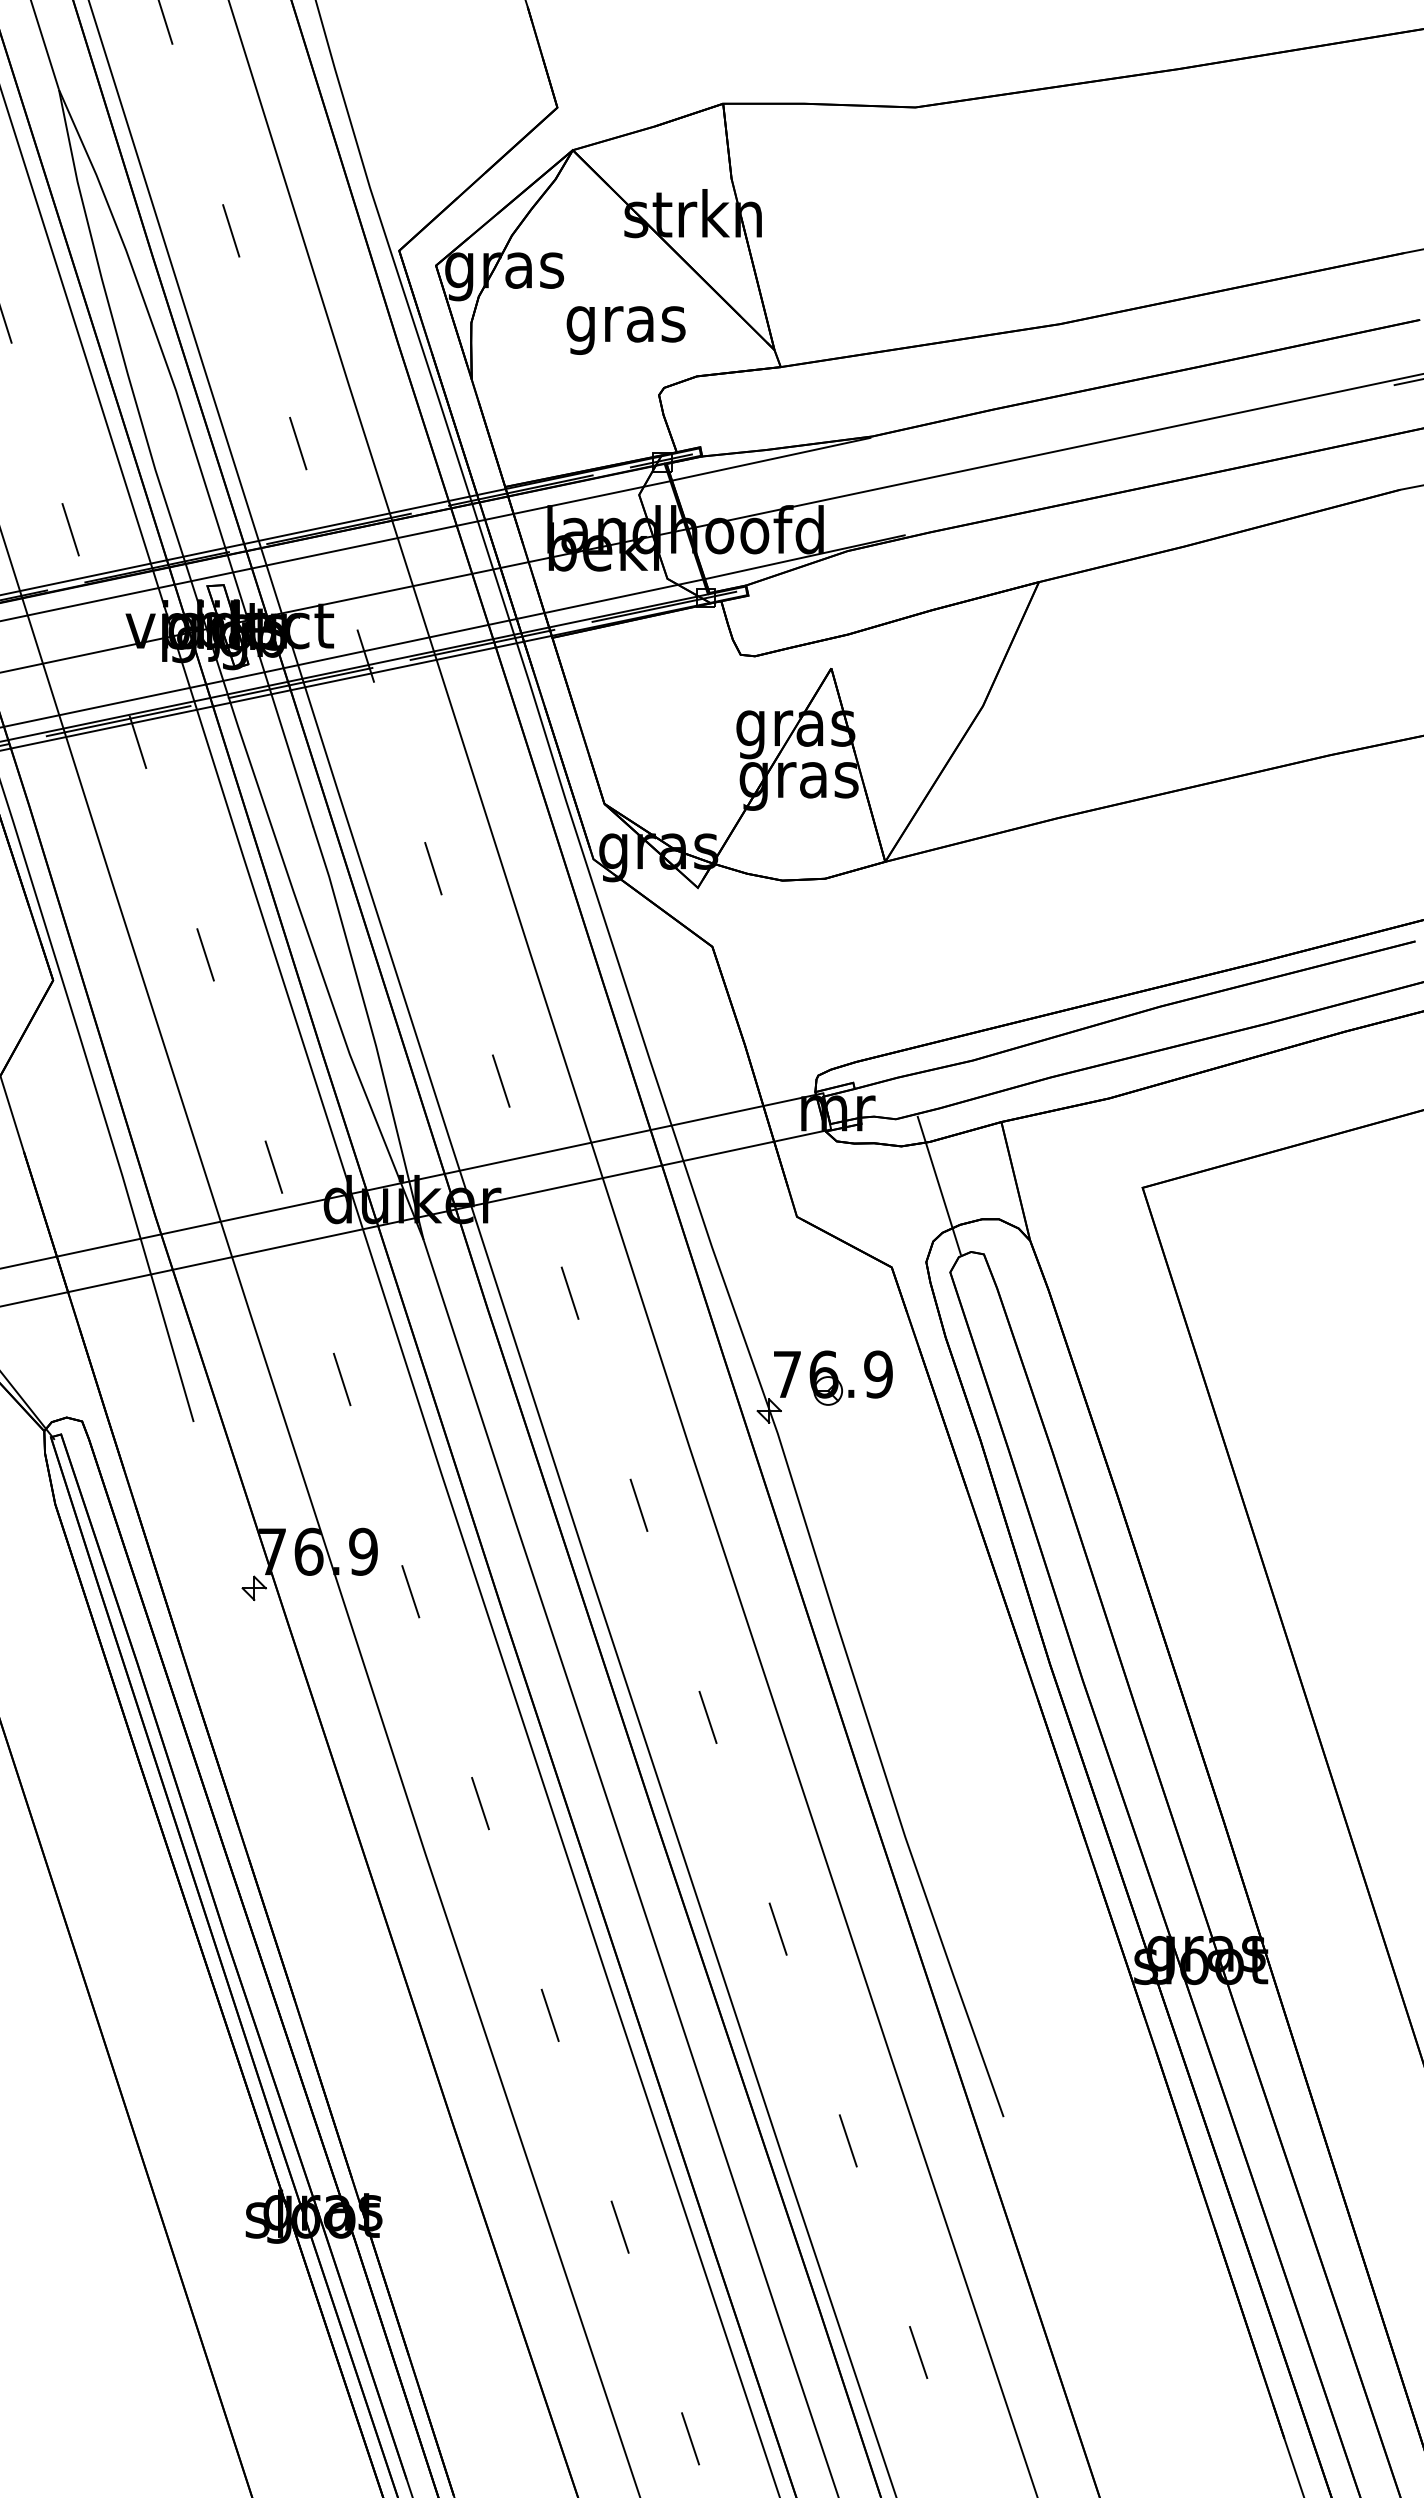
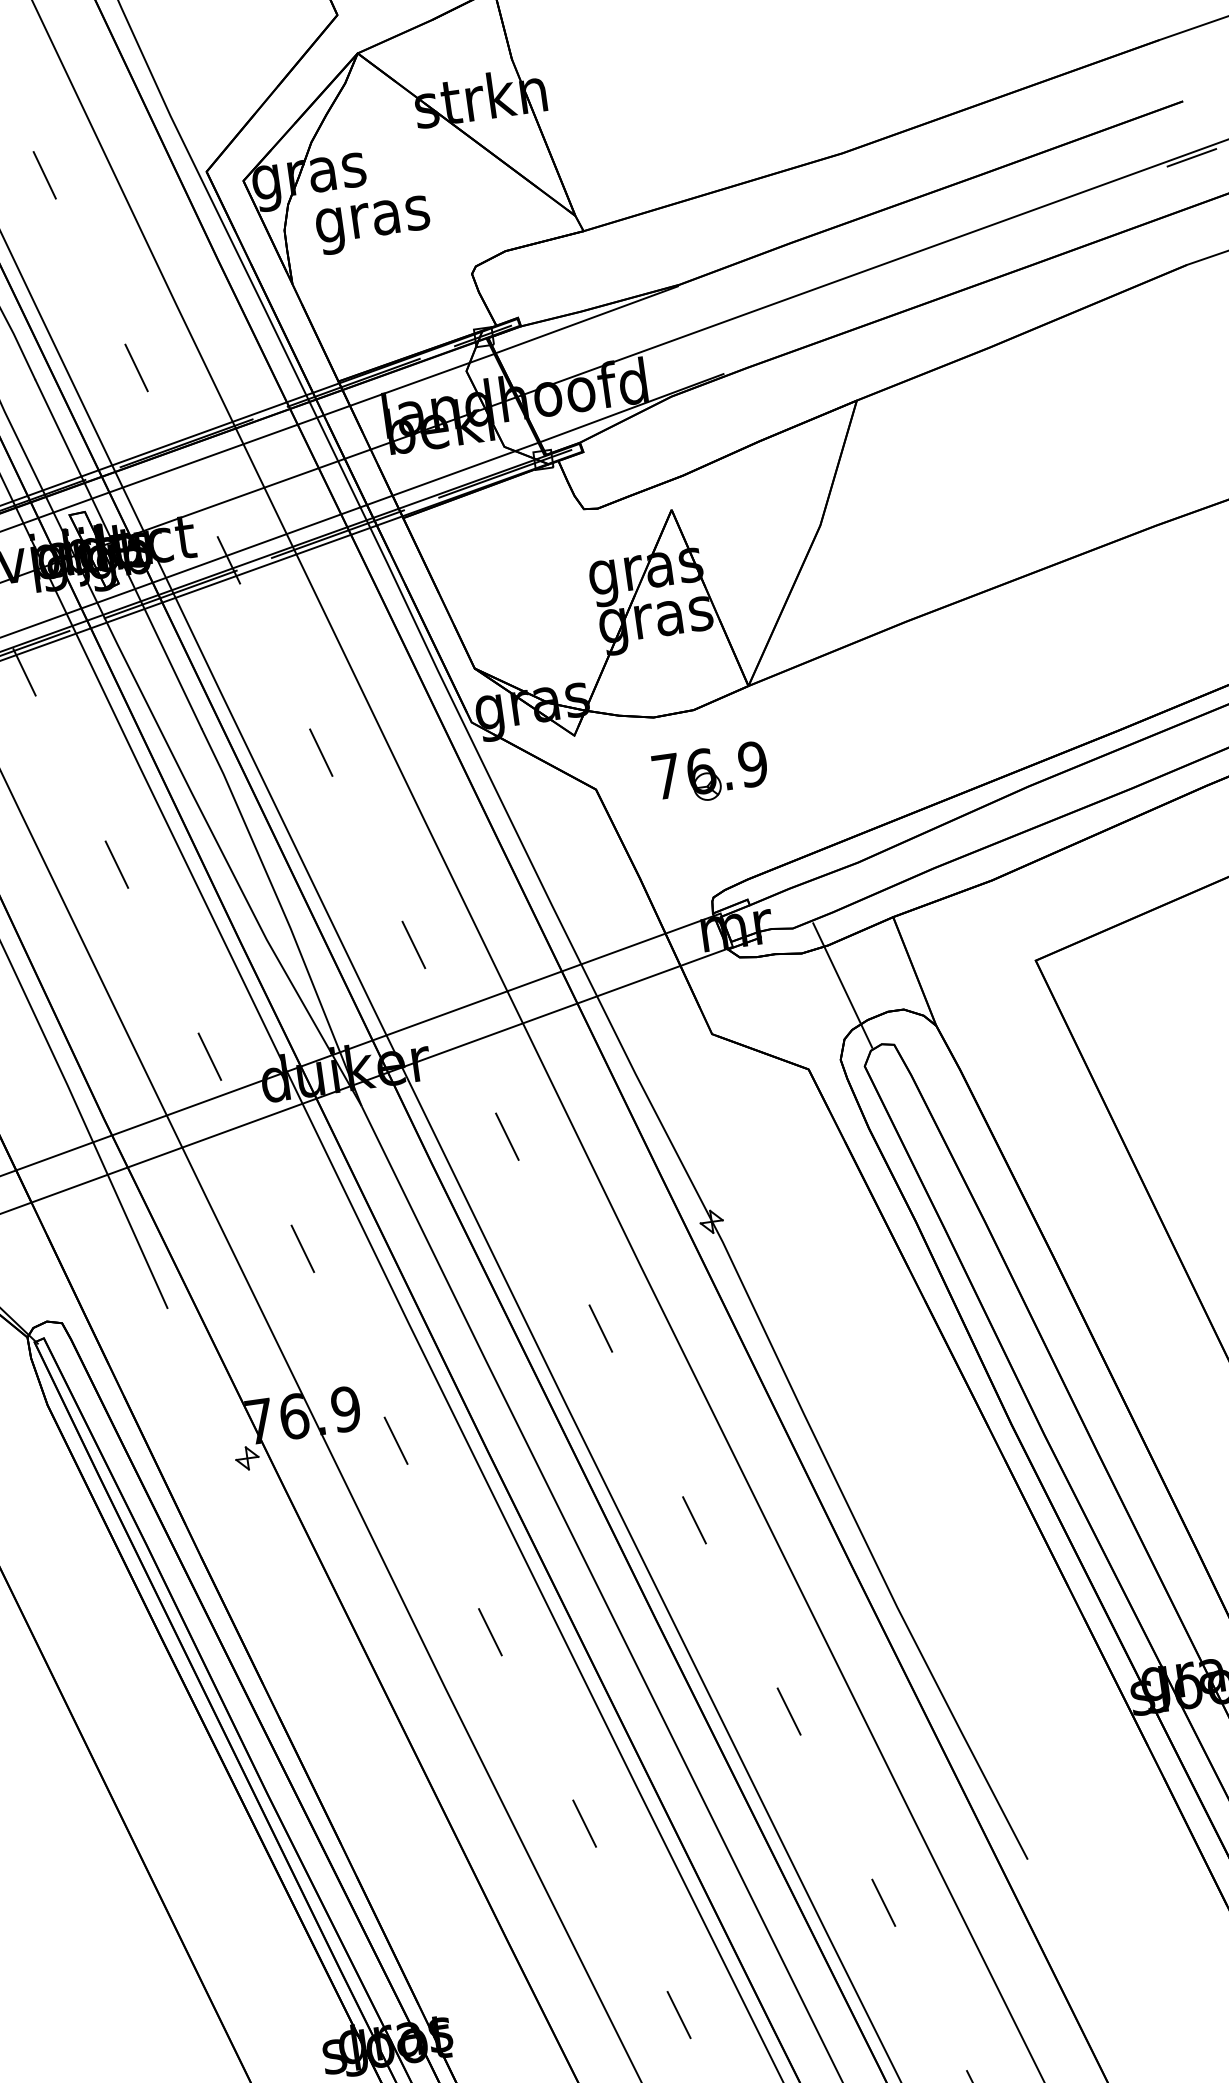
text: (625, 330) -> (372, 225), moved
part: (833, 1377) -> (710, 773), moved

